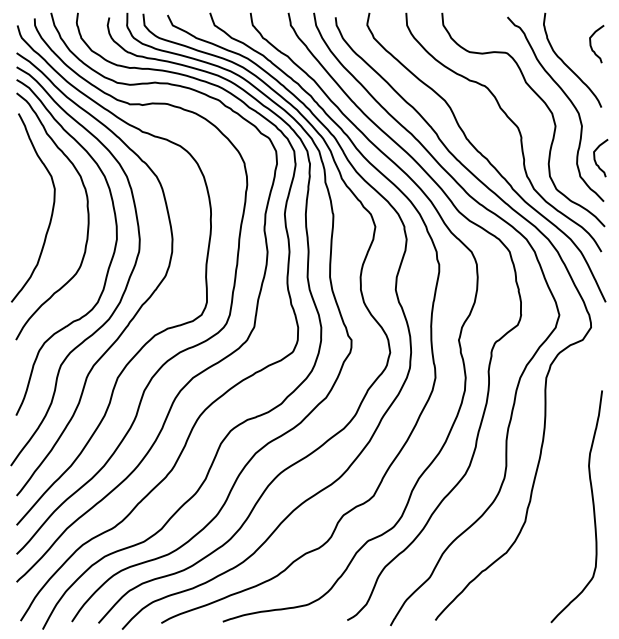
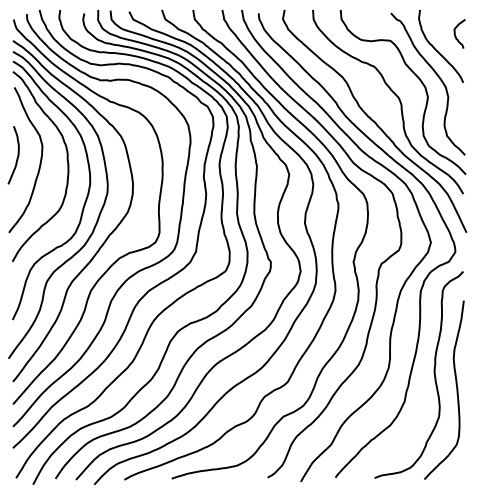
curve: (595, 158) -> (458, 122), removed
curve: (22, 201) -> (17, 155), added
curve: (563, 486) -> (434, 374), added

